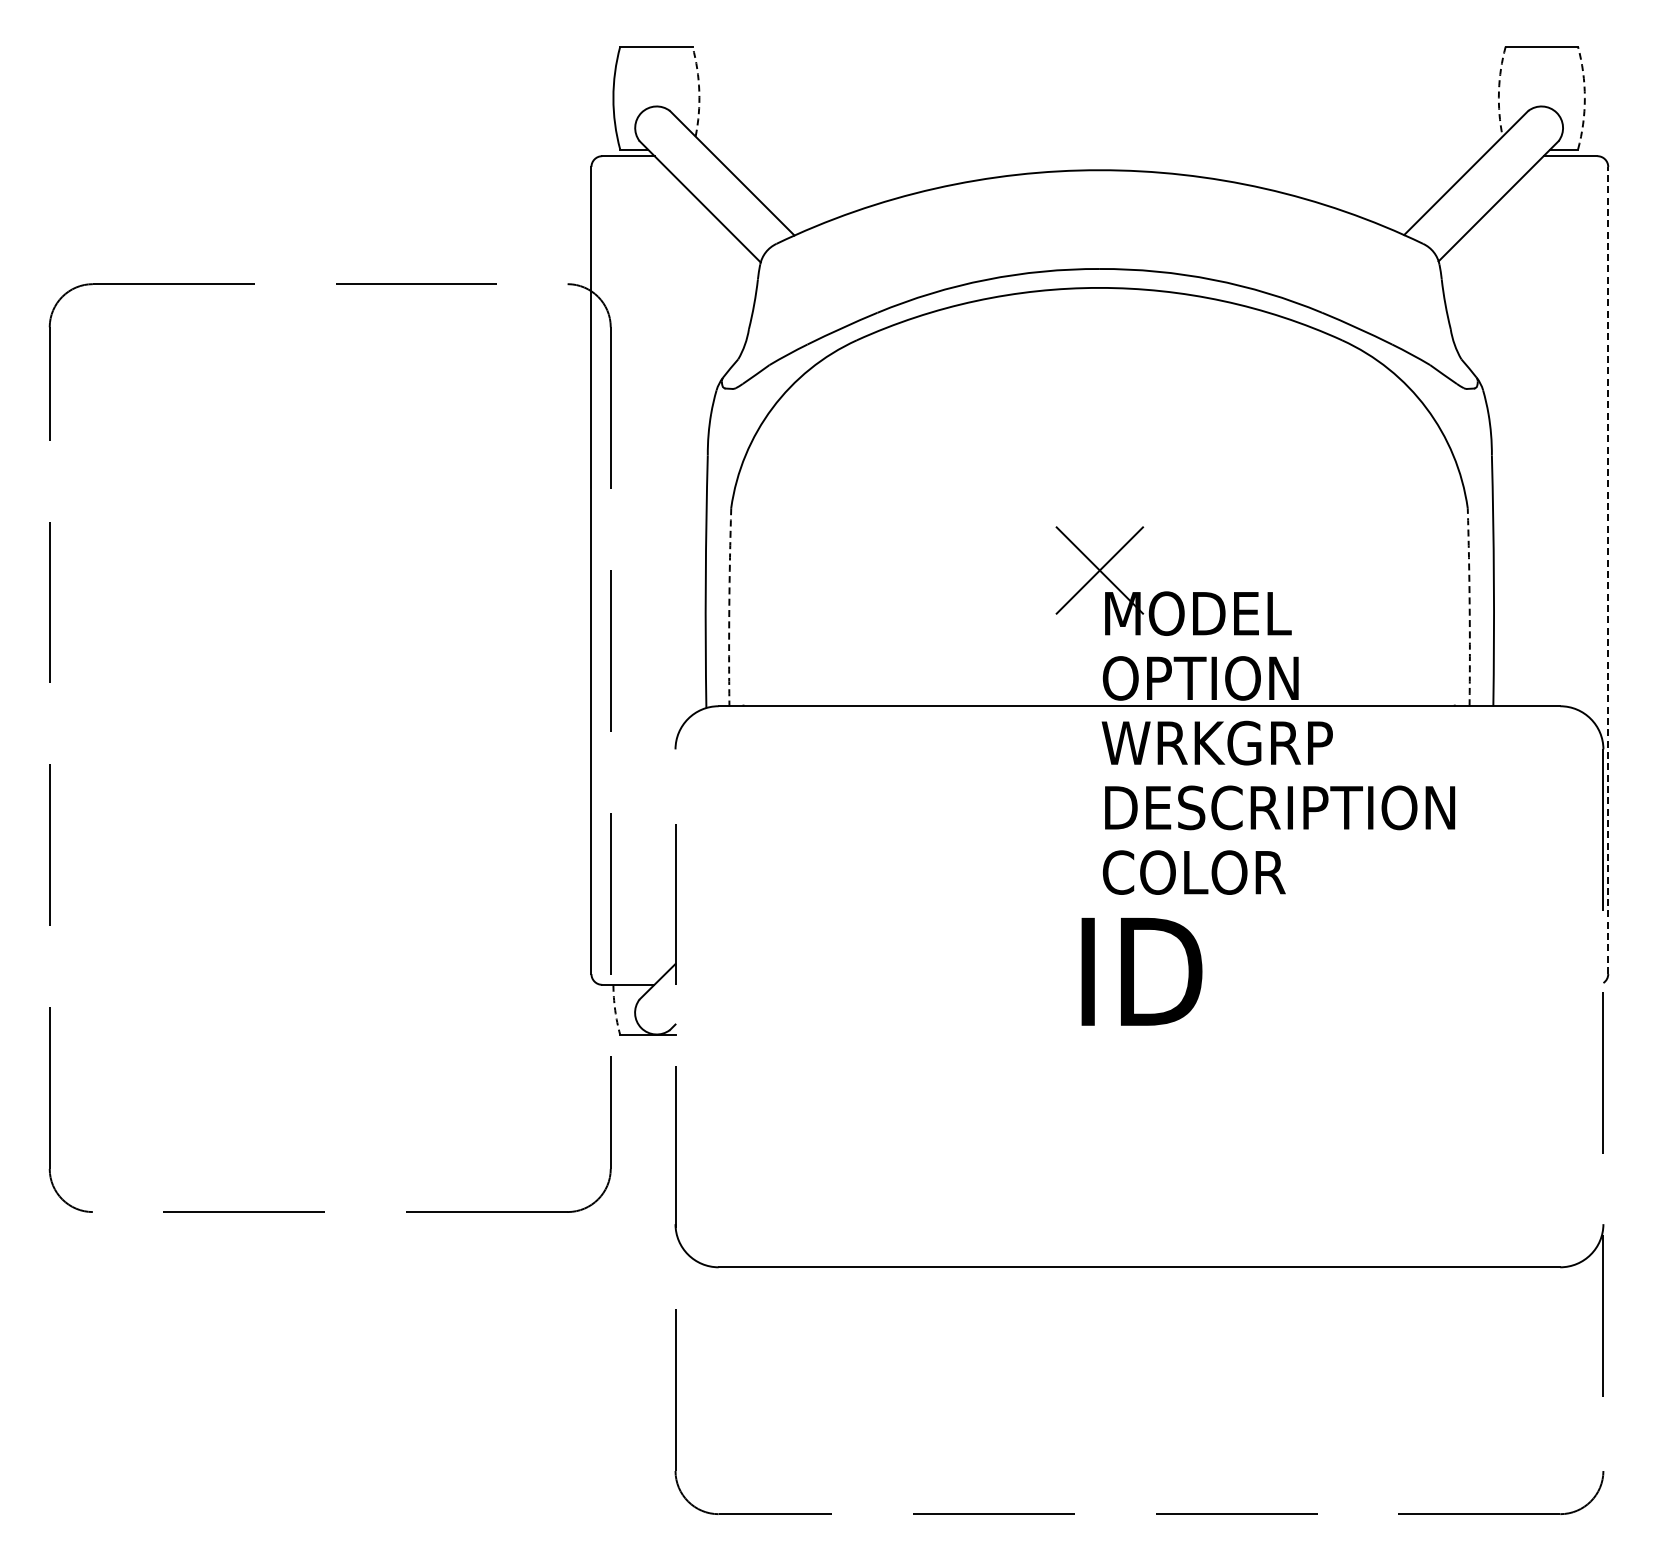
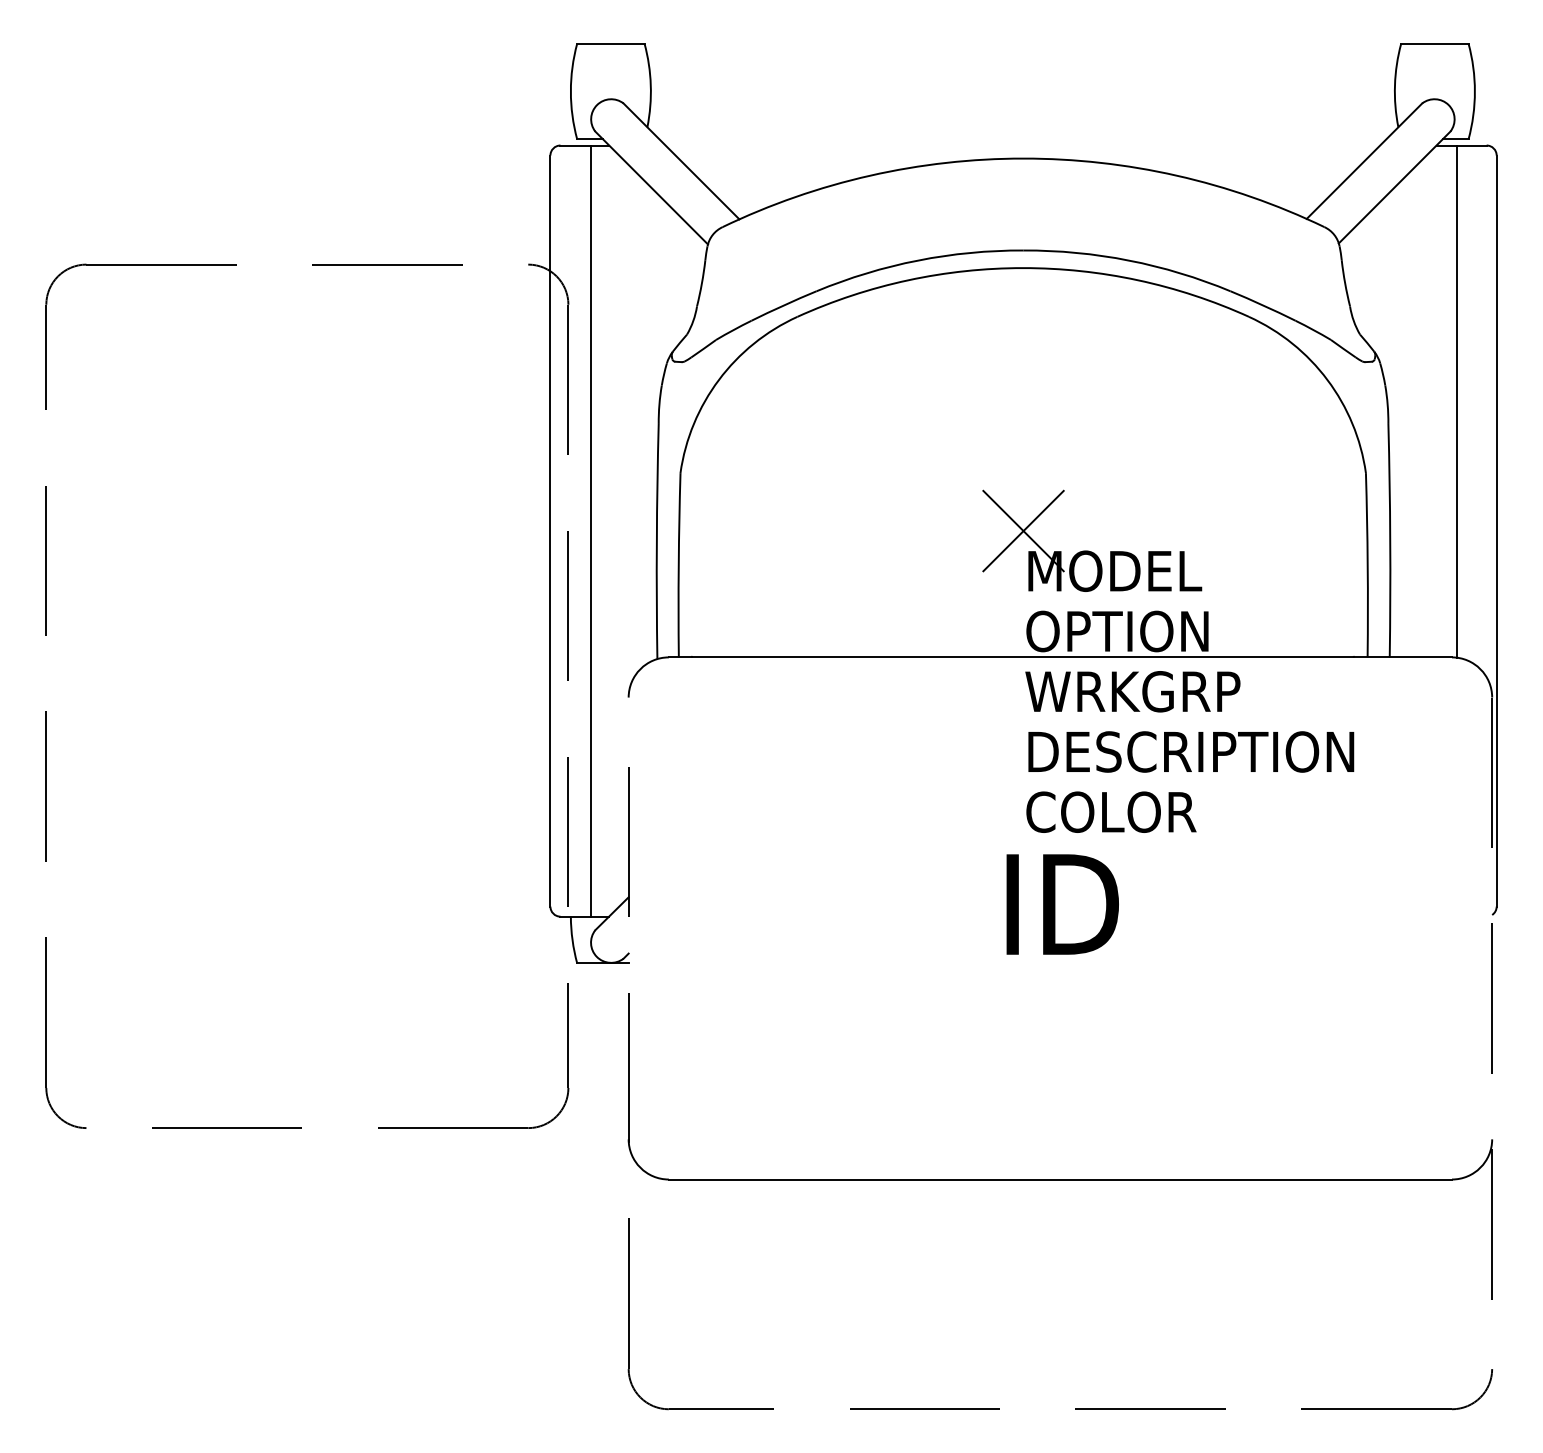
arc: (699, 91) -> (650, 85), dashed -> solid
arc: (1498, 91) -> (1394, 85), dashed -> solid
arc: (1584, 98) -> (1474, 91), dashed -> solid
line: (1565, 431) -> (1456, 401), added
line: (634, 570) -> (590, 531), added
line: (1608, 570) -> (1496, 531), dashed -> solid
arc: (729, 607) -> (678, 565), dashed -> solid
arc: (1469, 607) -> (1367, 565), dashed -> solid
arc: (615, 1010) -> (572, 940), dashed -> solid

